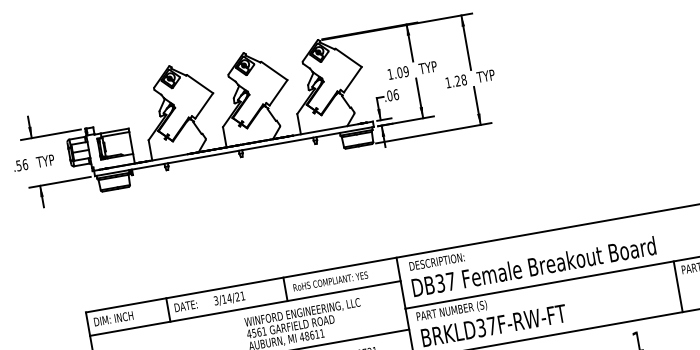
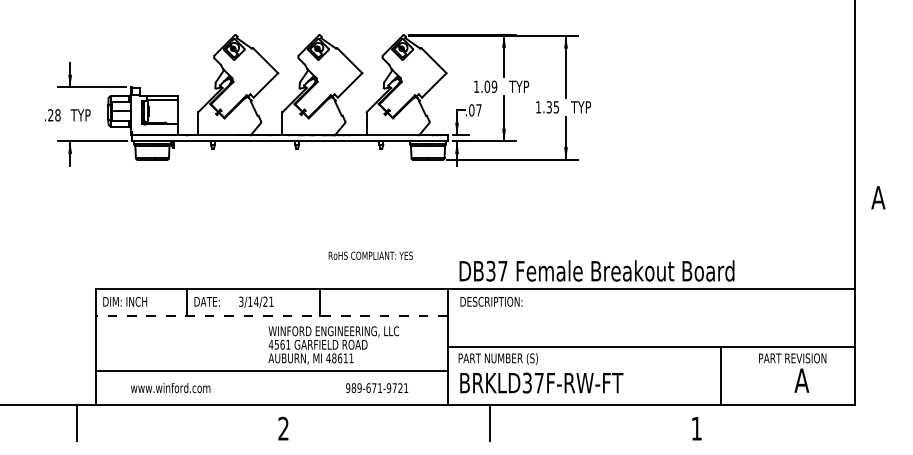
text: (460, 80) -> (552, 107), 1.28 -> 1.35
text: (395, 94) -> (478, 110), .06 -> .07
text: (22, 165) -> (54, 115), .56 -> .28
text: (533, 266) -> (596, 270), moved
text: (330, 281) -> (370, 255), moved
line: (678, 286) -> (720, 375), moved
line: (244, 308) -> (271, 315), solid -> dashed

